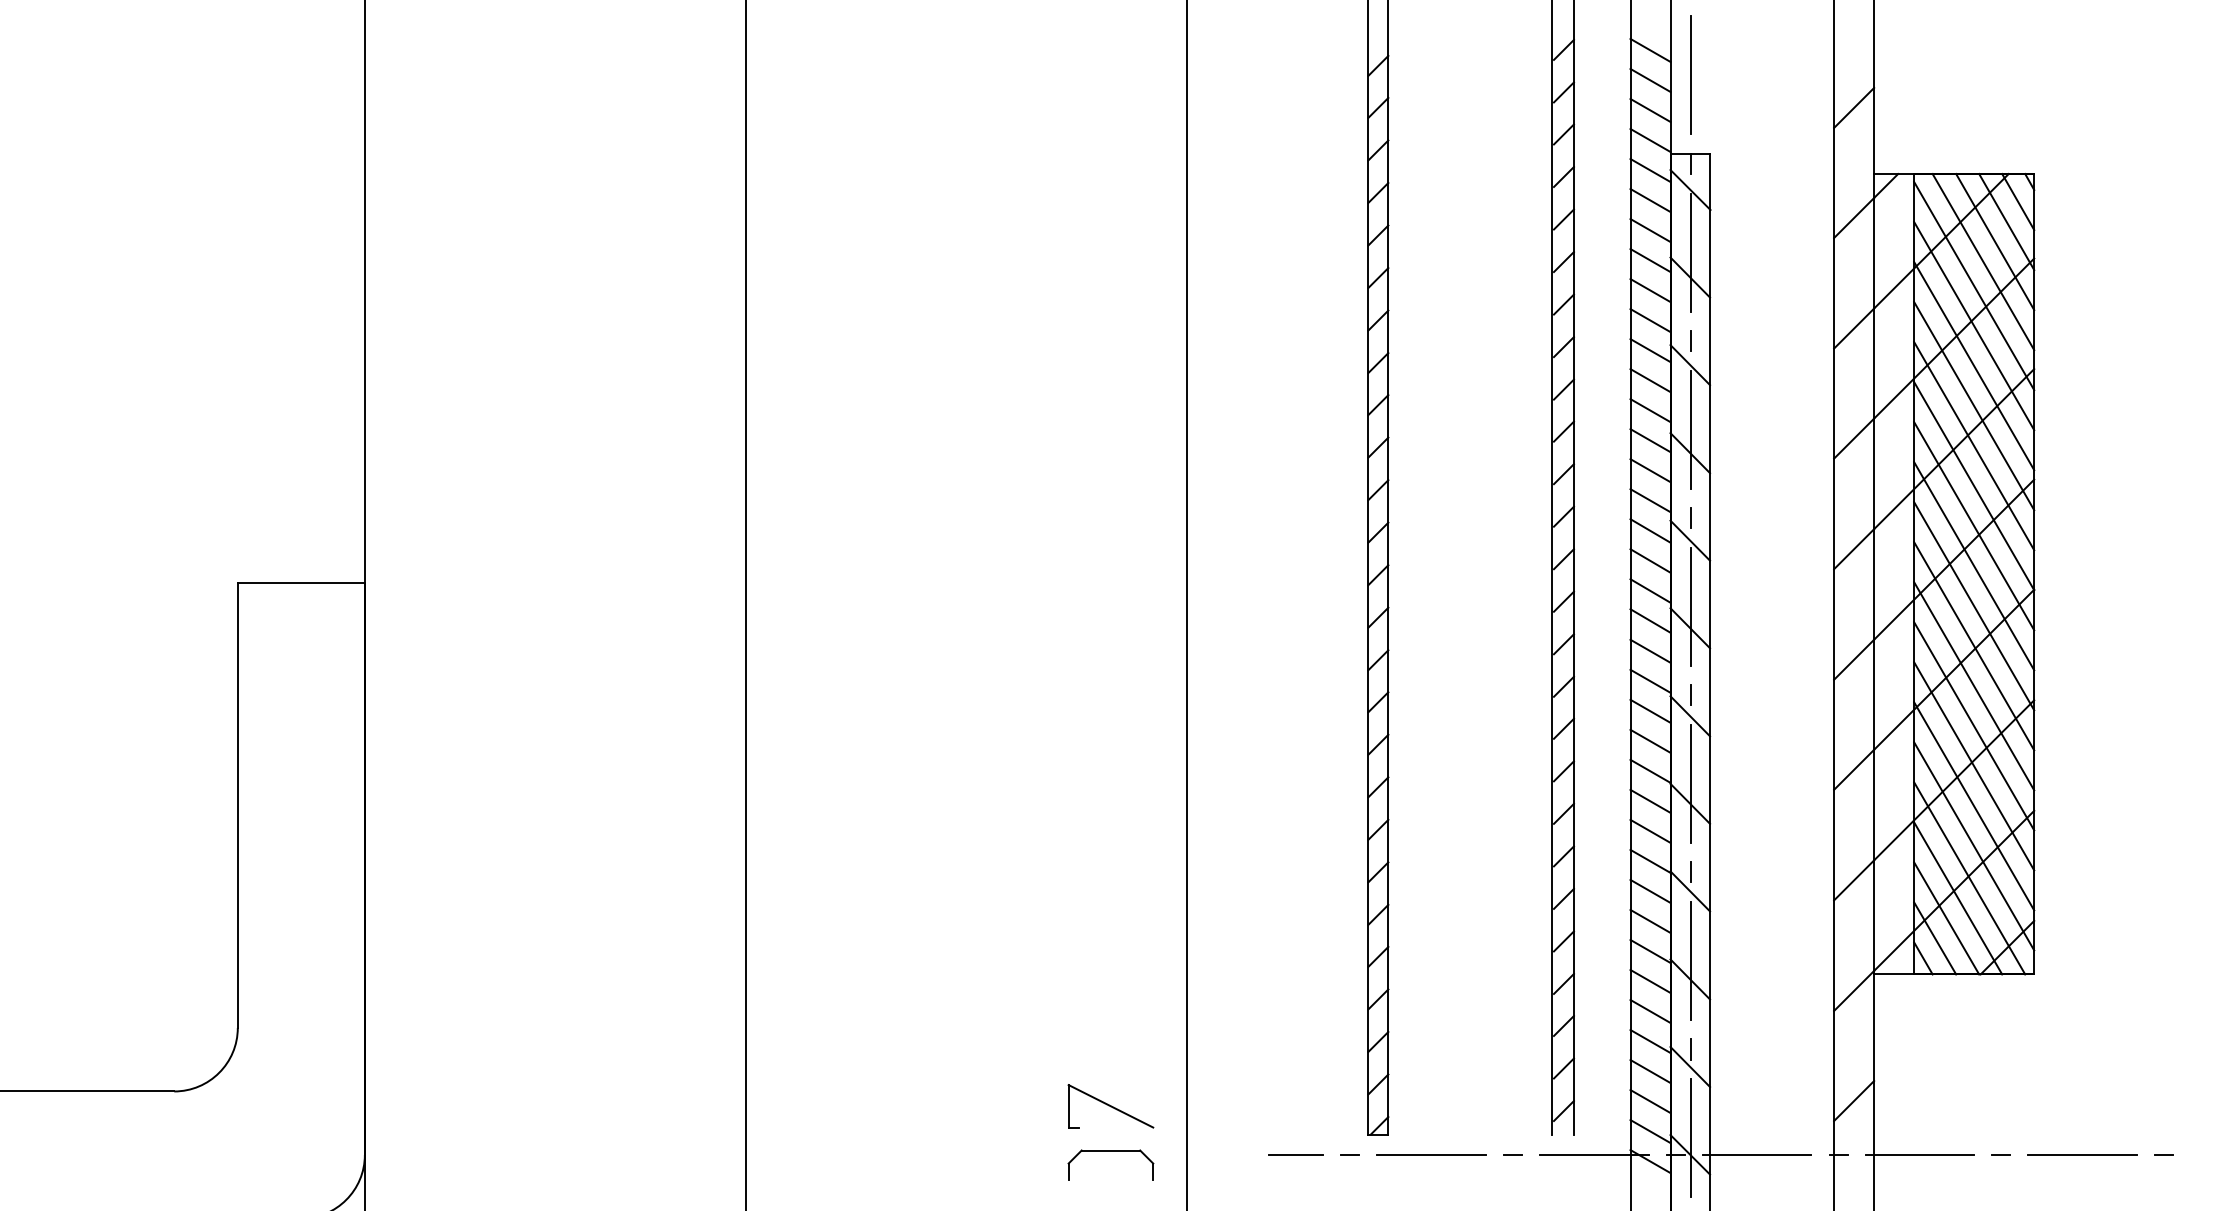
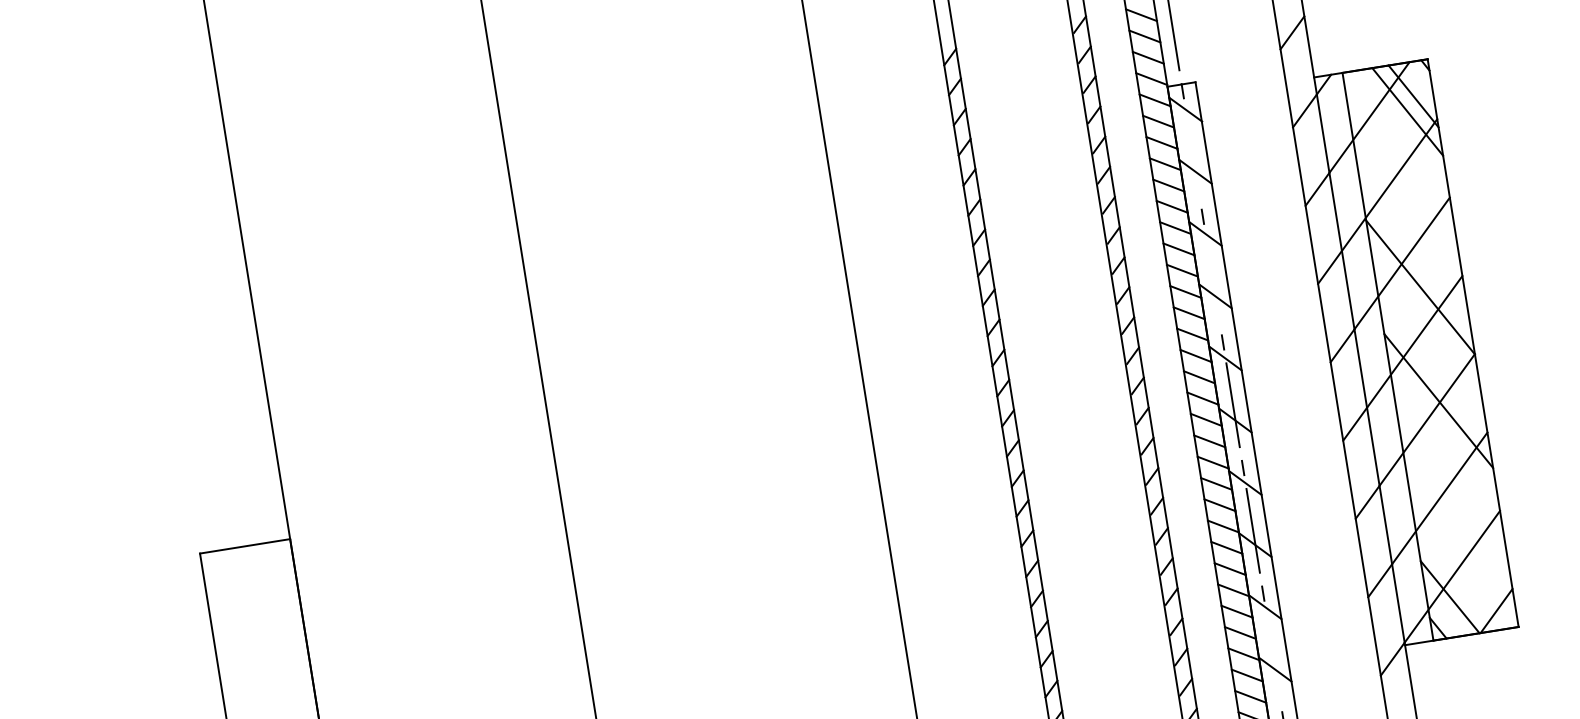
line: (2018, 202) -> (1419, 81), removed
line: (1690, 252) -> (1192, 153), removed
line: (1983, 262) -> (1401, 127), removed
line: (1974, 286) -> (1398, 145), removed
line: (1974, 326) -> (1402, 174), removed
line: (1974, 366) -> (1407, 202), removed
line: (1974, 406) -> (1411, 230), removed
line: (1690, 429) -> (1212, 279), removed
line: (1974, 446) -> (1416, 259), removed
line: (1974, 526) -> (1425, 316), removed
line: (1974, 566) -> (1429, 344), removed
line: (1974, 606) -> (1434, 372), removed
line: (1974, 686) -> (1443, 429), removed
line: (1974, 726) -> (1448, 457), removed
line: (1974, 766) -> (1452, 486), removed
line: (1974, 806) -> (1457, 514), removed
line: (1974, 846) -> (1461, 543), removed
line: (1969, 878) -> (1461, 566), removed
line: (1958, 898) -> (1456, 581), removed
line: (1935, 938) -> (1444, 612), removed
line: (1690, 960) -> (1273, 656), removed

